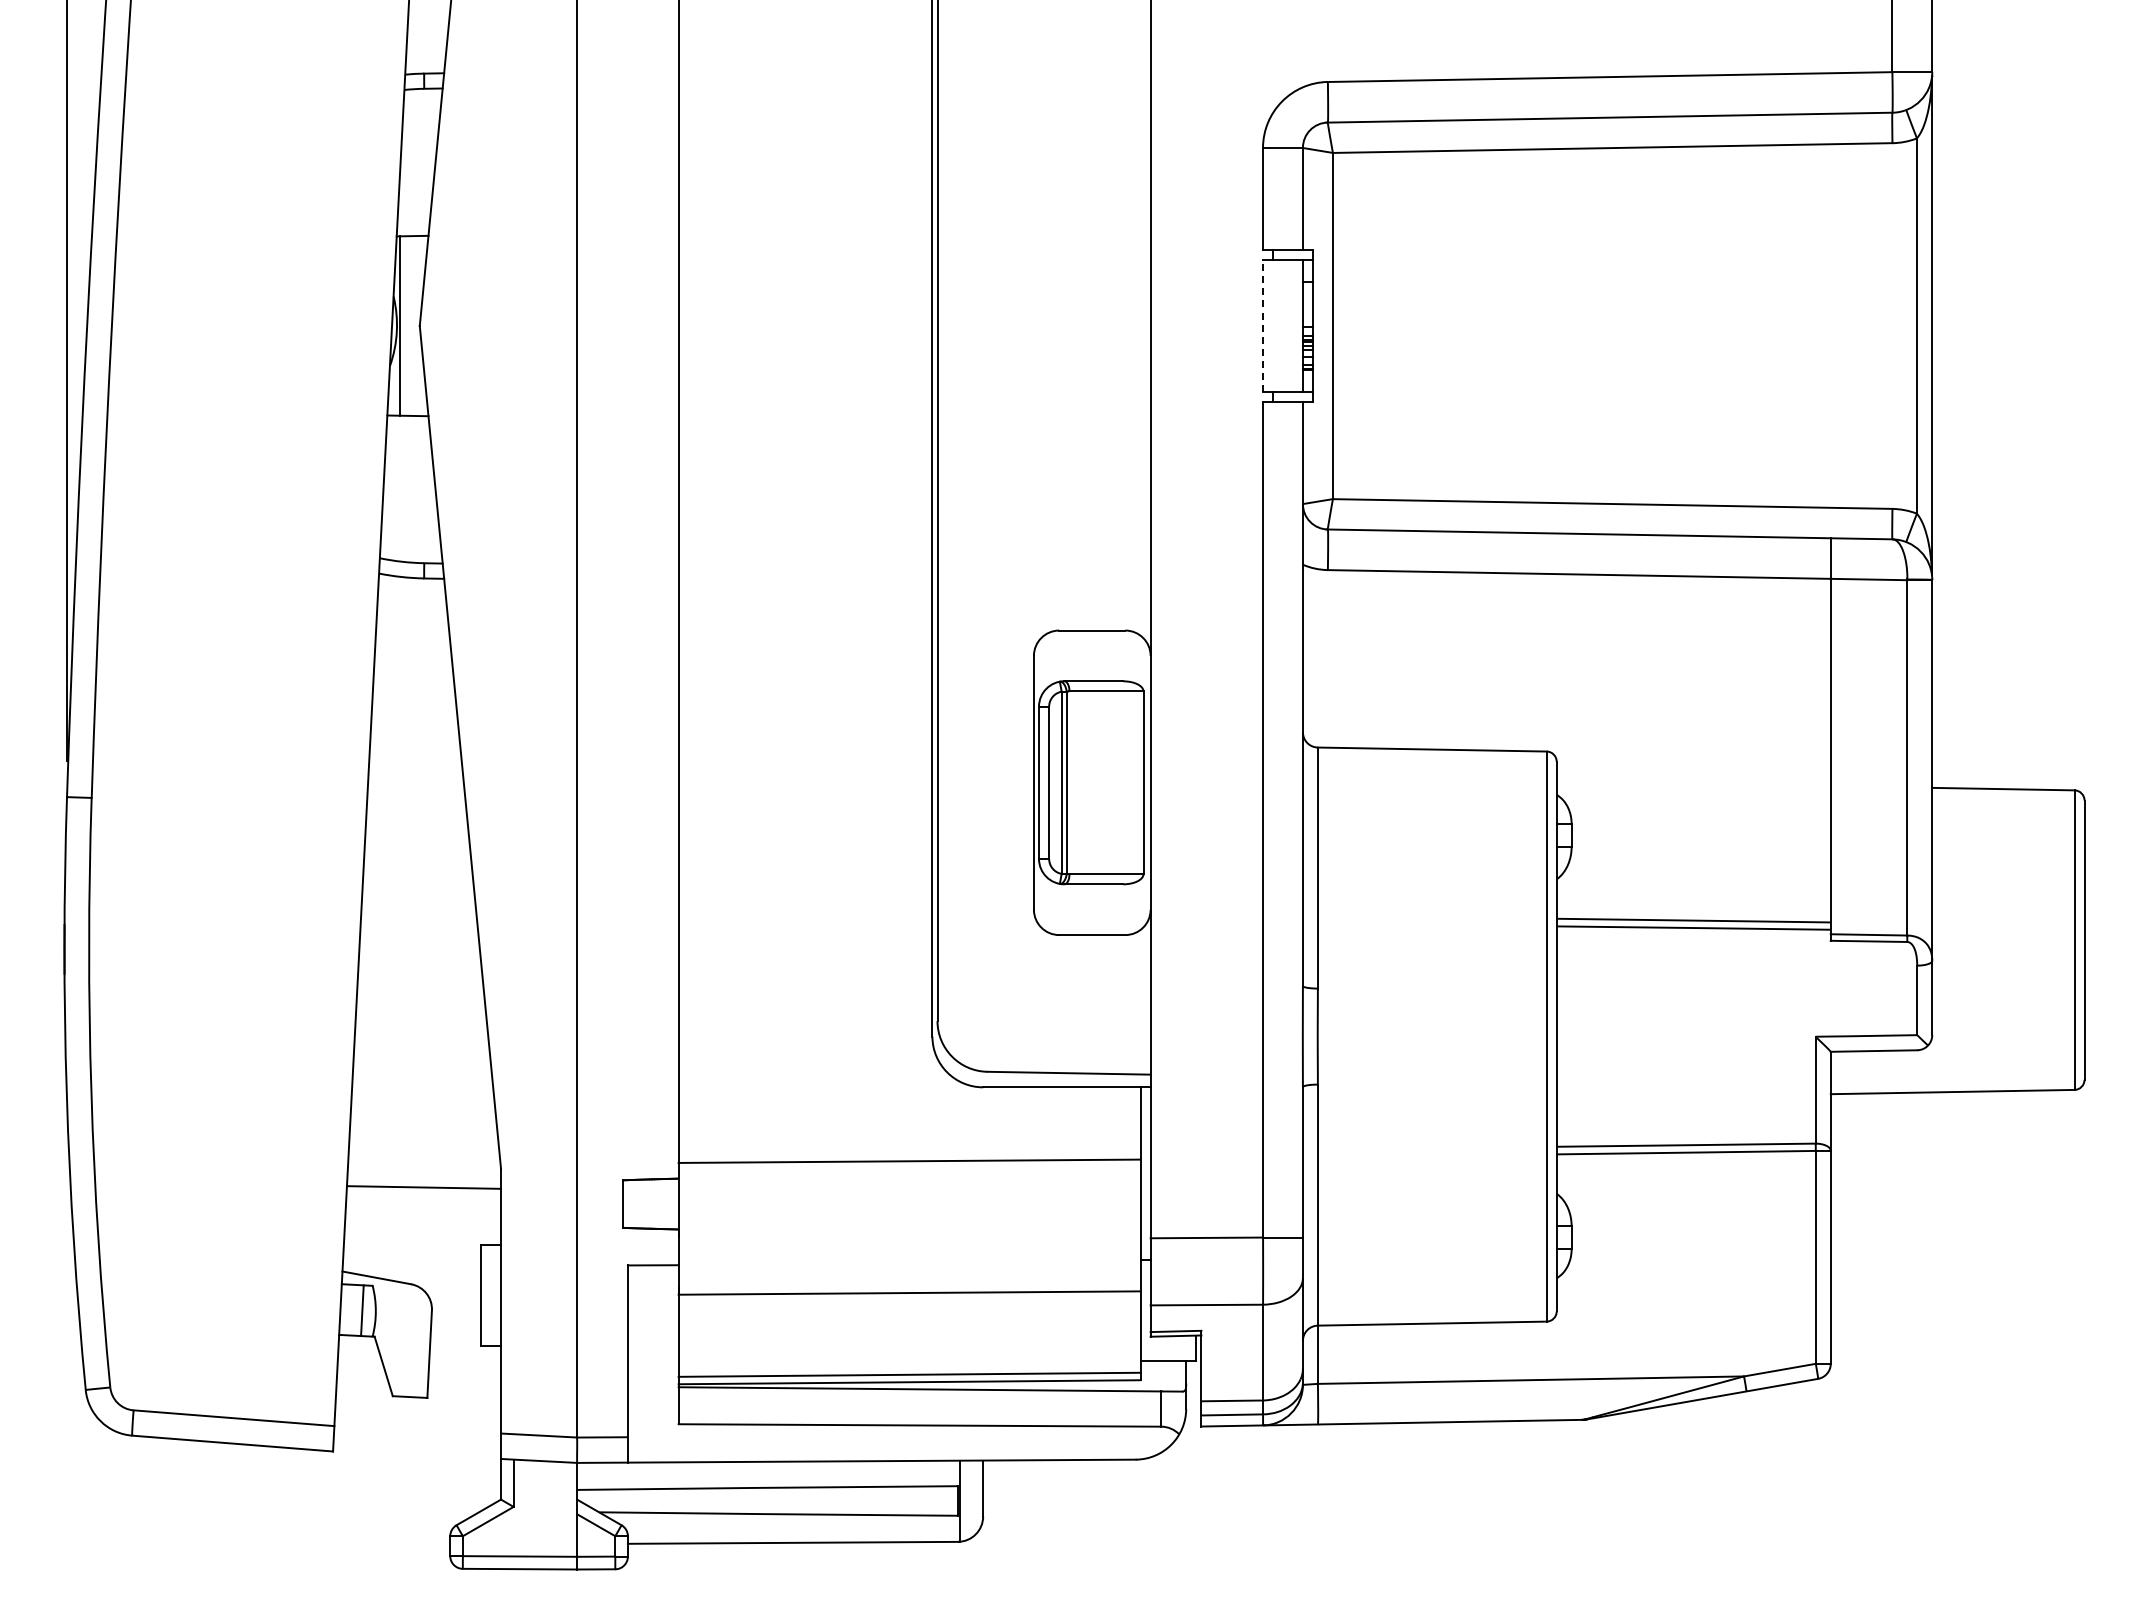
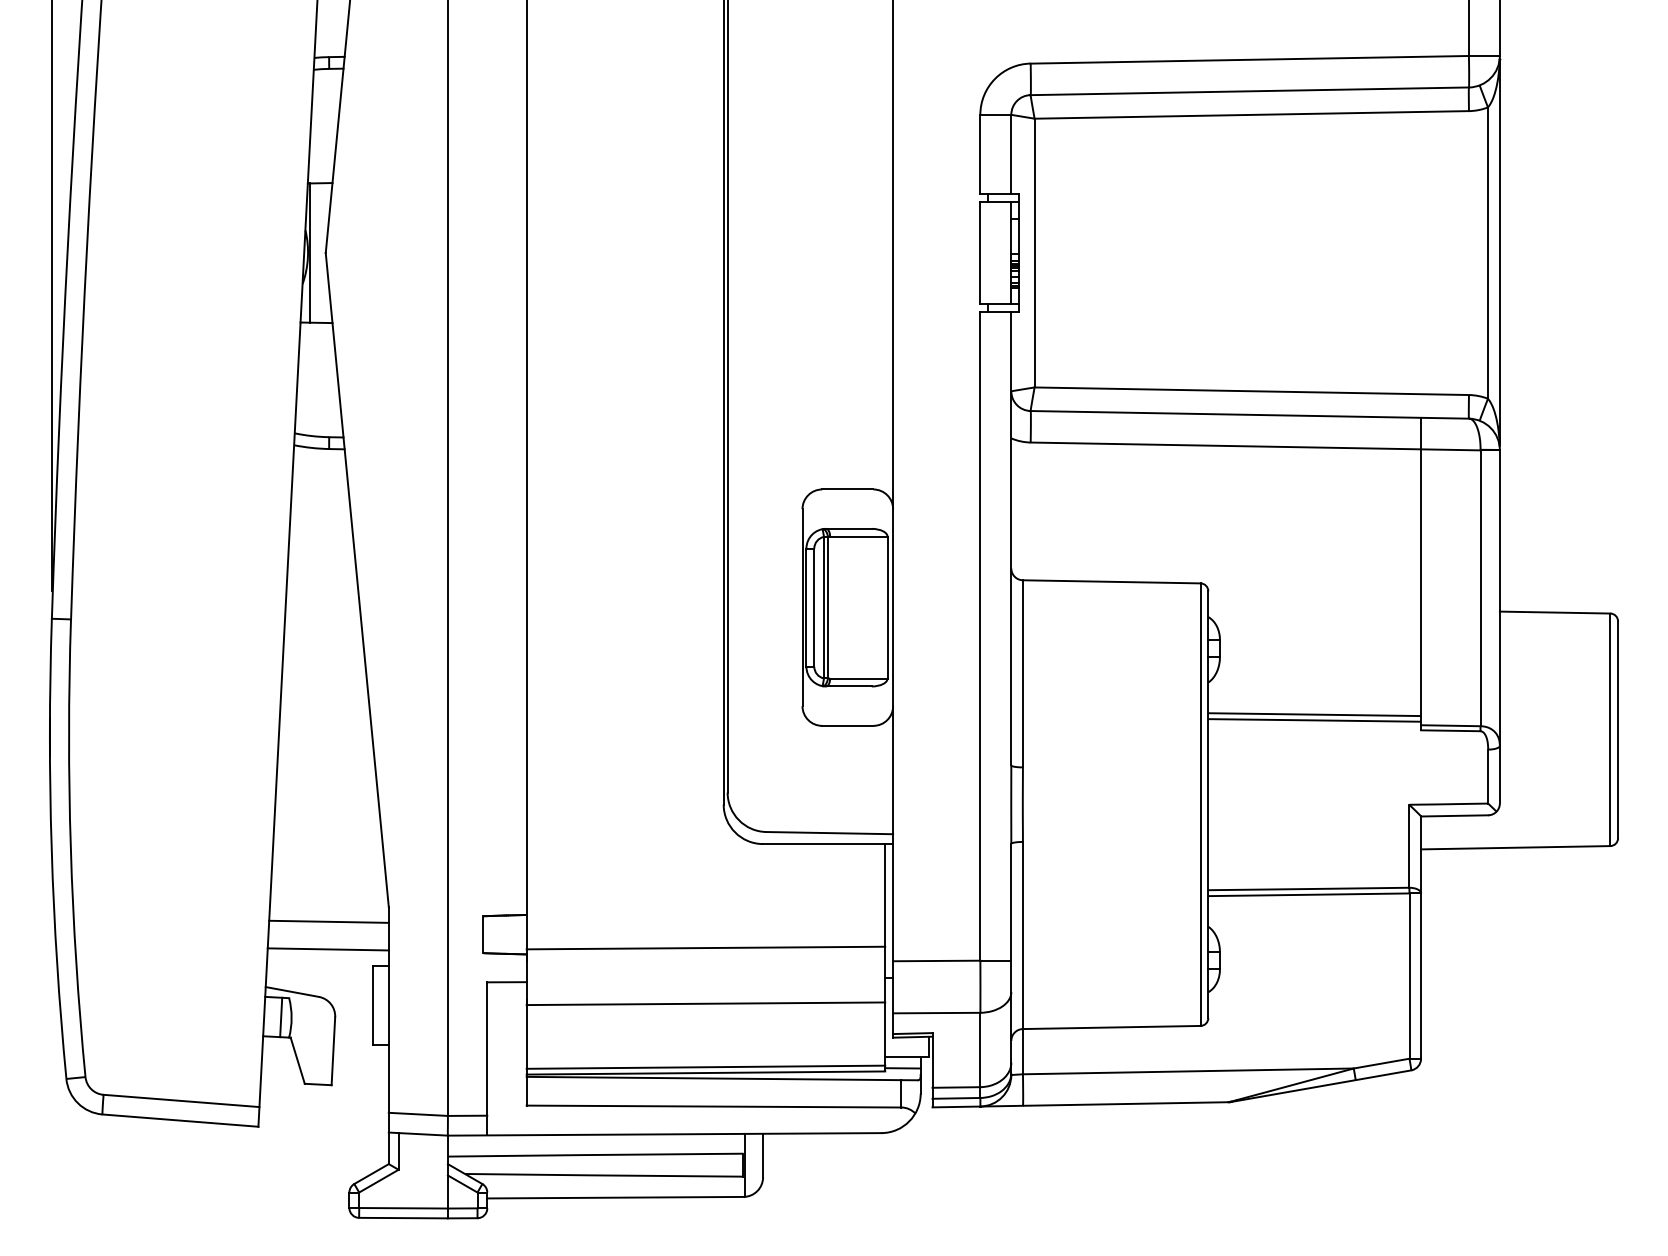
line: (1263, 326) -> (980, 253), dashed -> solid
line: (909, 1160) -> (705, 947), moved
line: (423, 1222) -> (328, 949), added
line: (1163, 1376) -> (903, 1068), added

